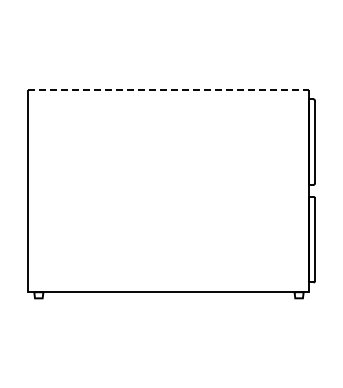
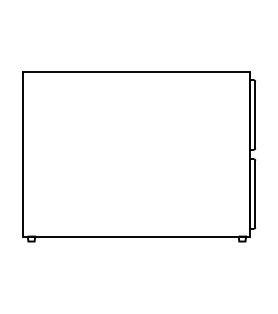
line: (168, 89) -> (136, 72), dashed -> solid

